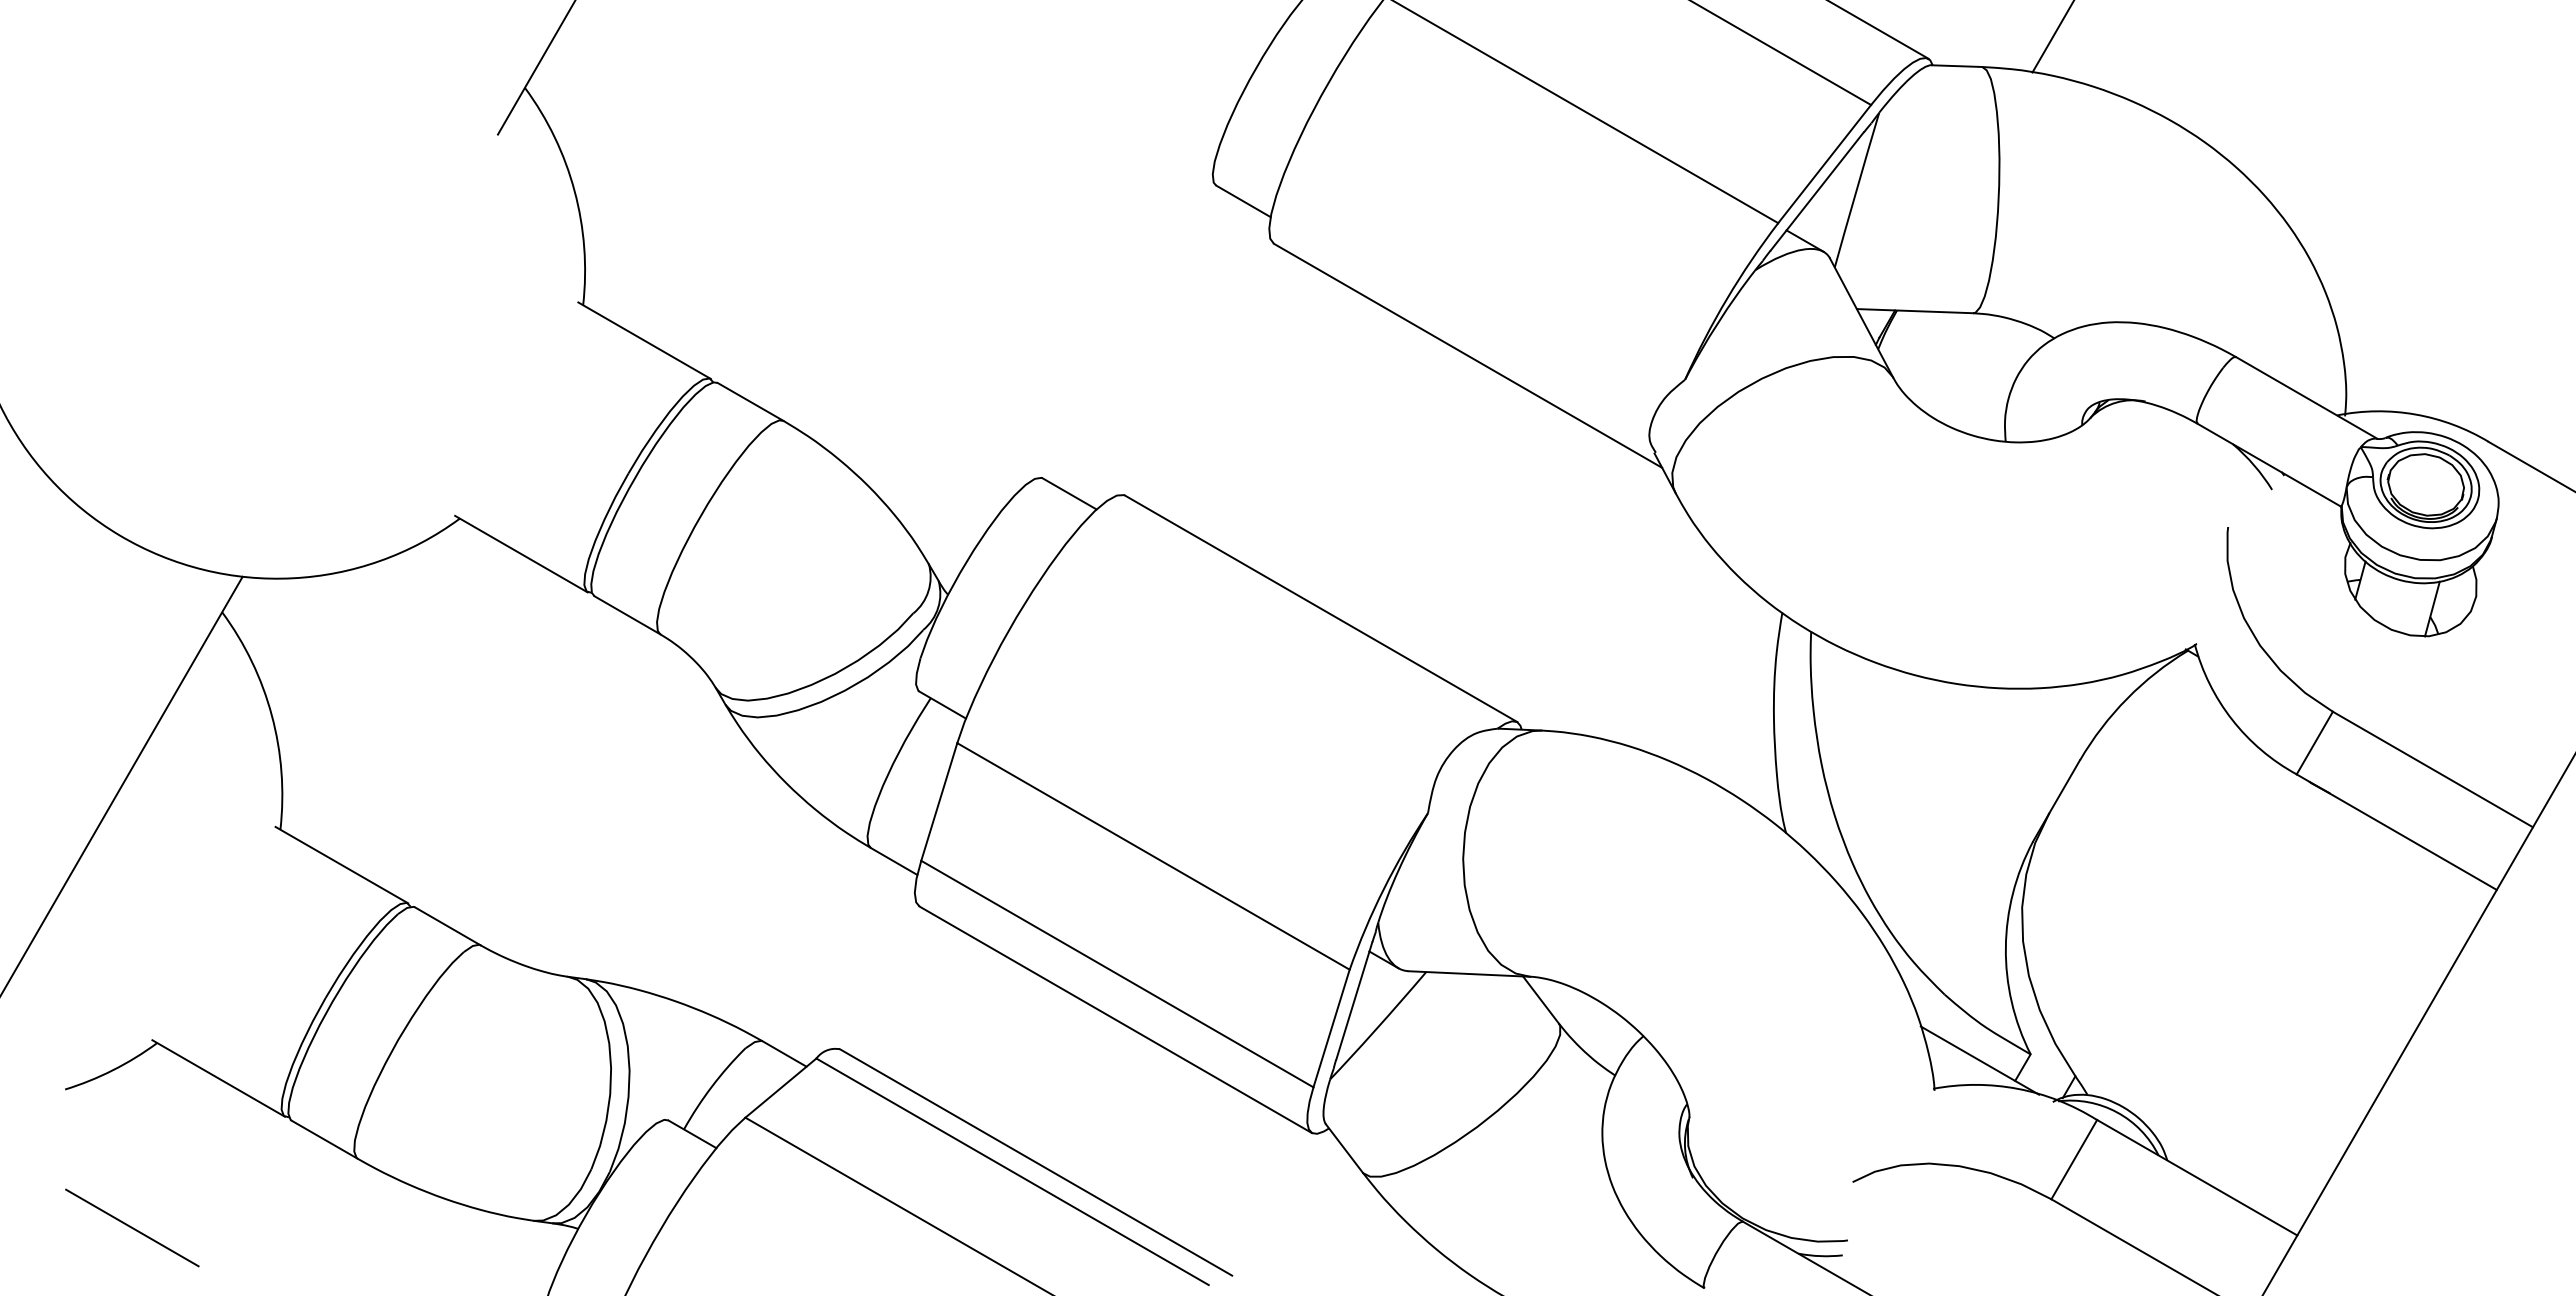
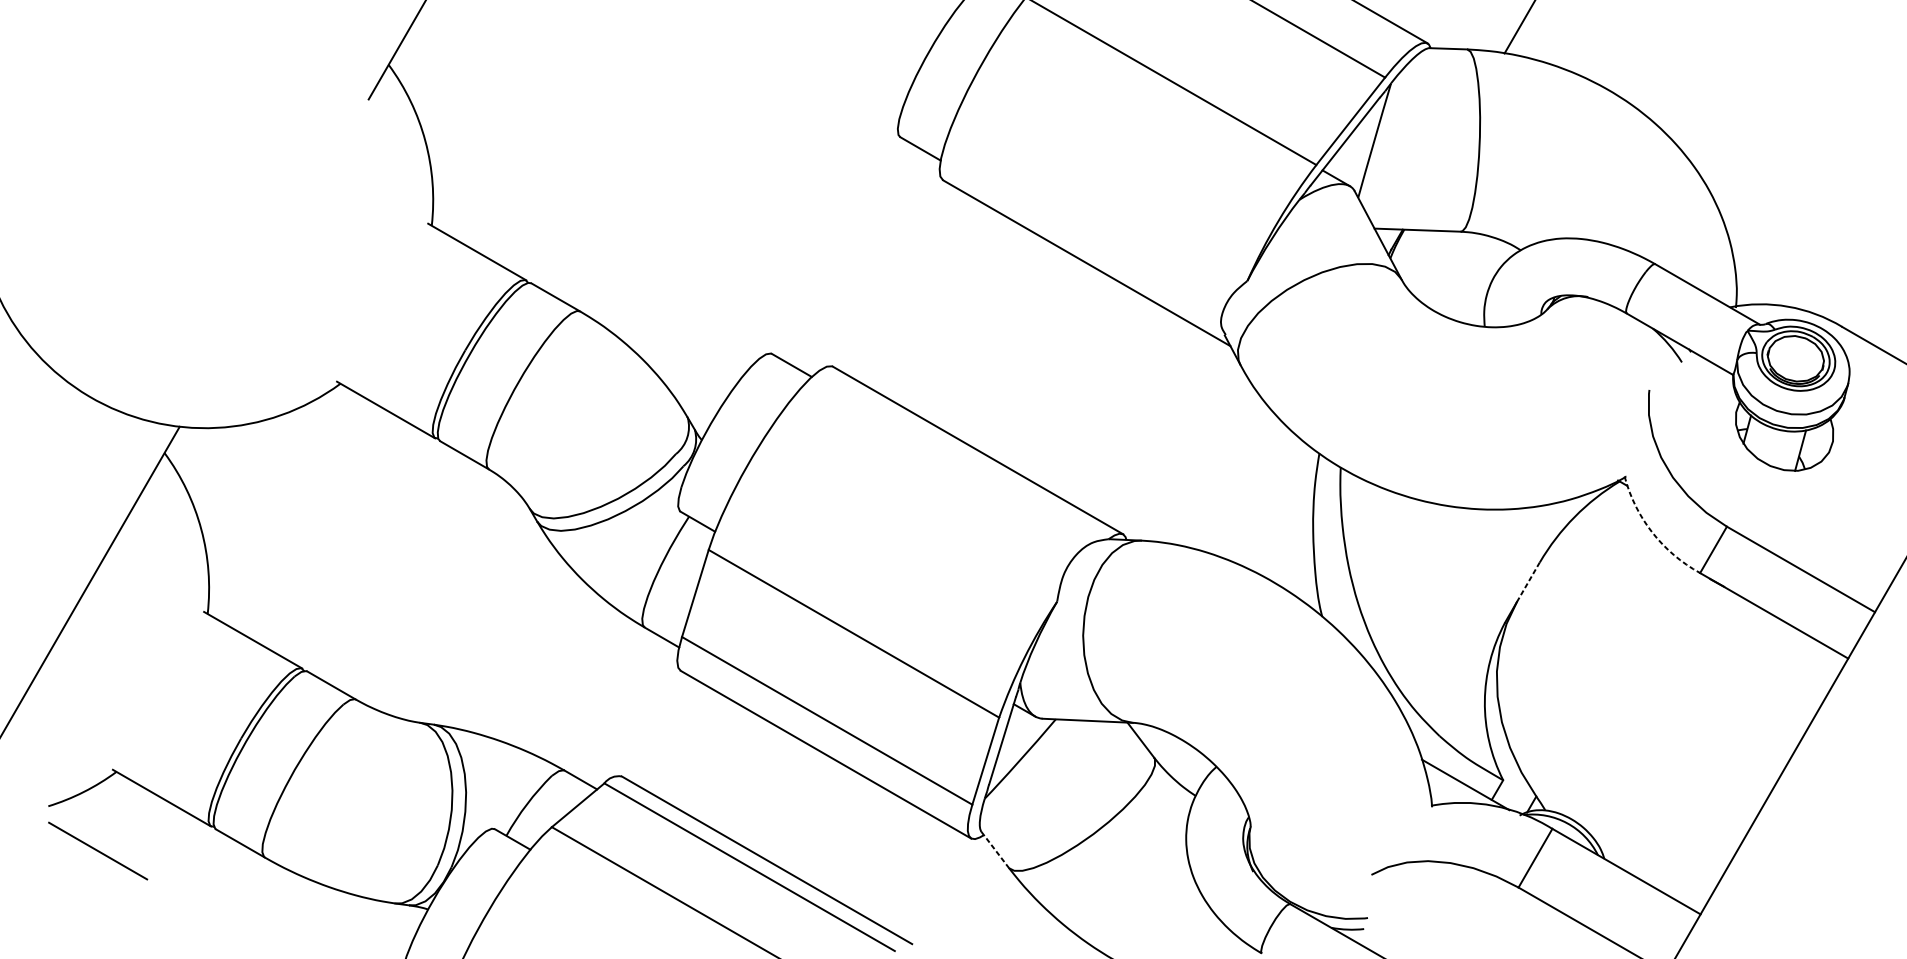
arc: (2232, 719) -> (1652, 532), solid -> dashed
line: (2064, 786) -> (1528, 582), solid -> dashed
line: (1344, 1148) -> (995, 849), solid -> dashed
line: (132, 1227) -> (98, 850), moved

